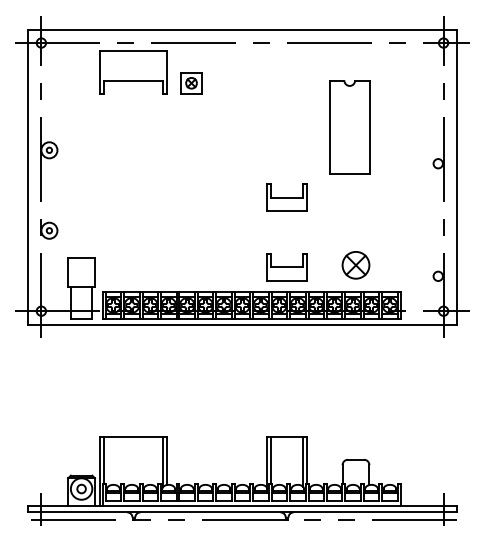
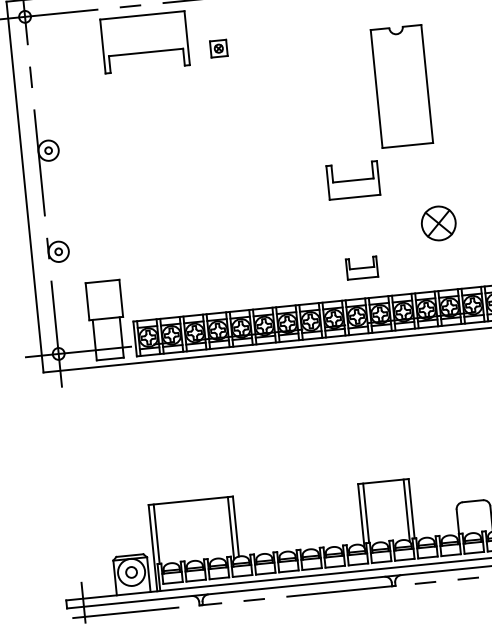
part: (191, 83) -> (218, 48), size x0.6
part: (349, 127) -> (401, 86), moved
part: (355, 265) -> (438, 223), moved
part: (286, 267) -> (361, 268), size x0.6

